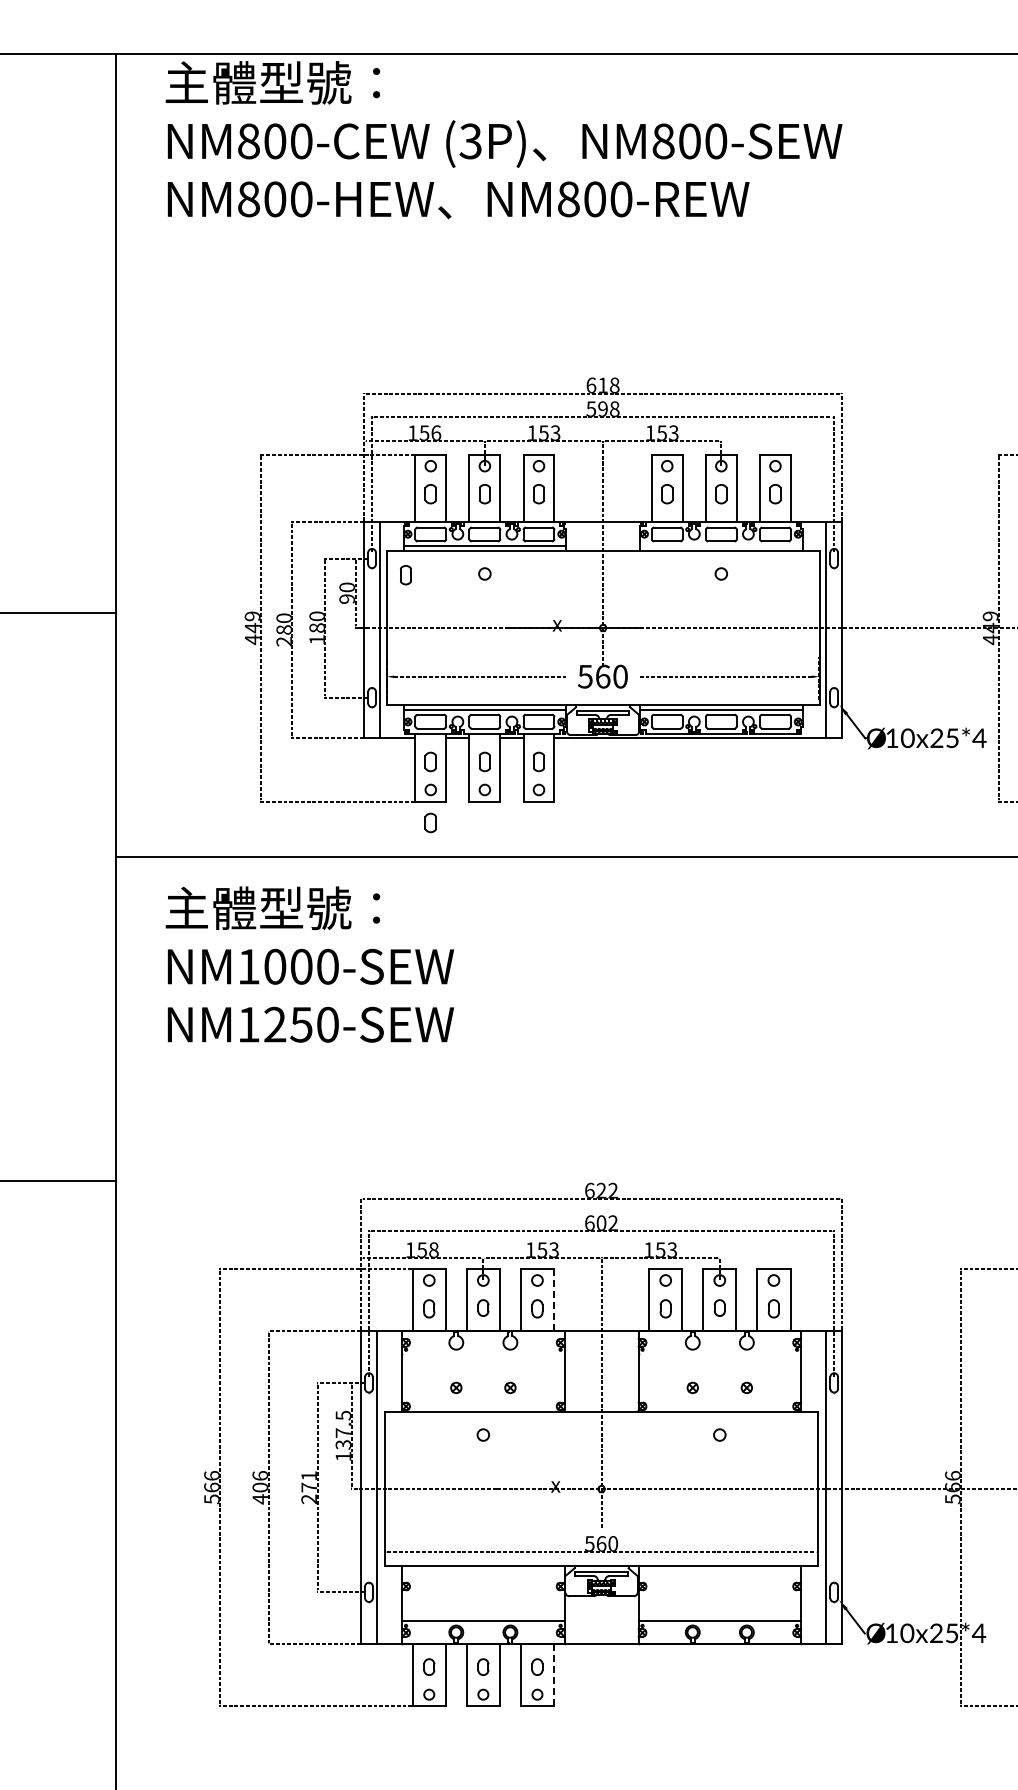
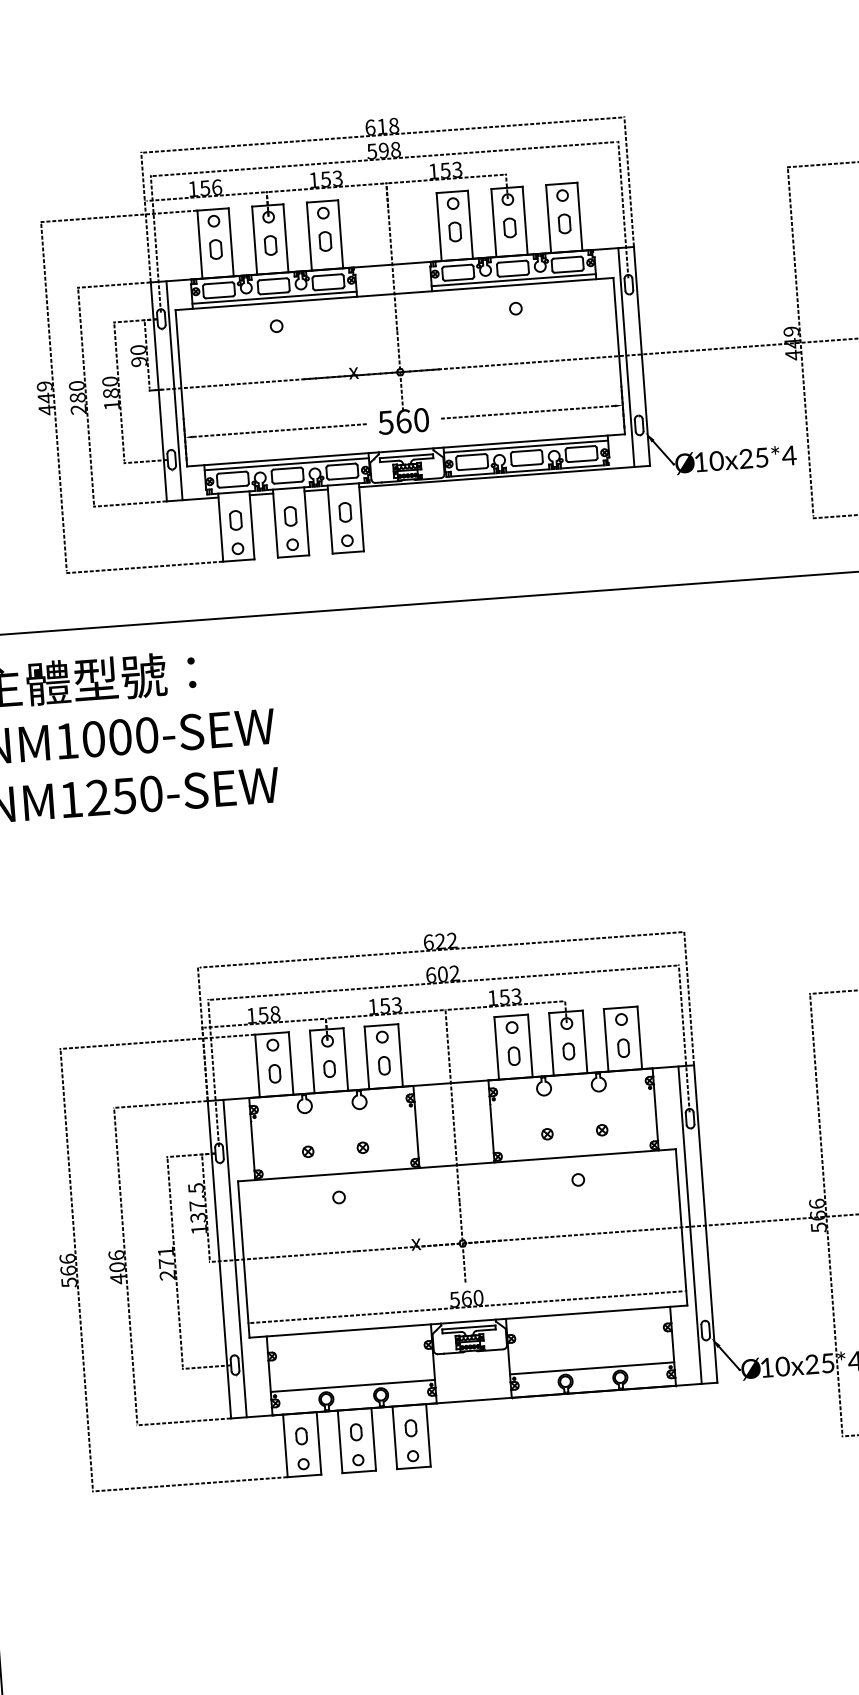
line: (721, 545) -> (513, 279), added
part: (405, 575) -> (196, 333), removed
part: (430, 822) -> (240, 581), removed
line: (554, 1299) -> (400, 1055), dashed -> solid
line: (554, 1675) -> (428, 1435), dashed -> solid

